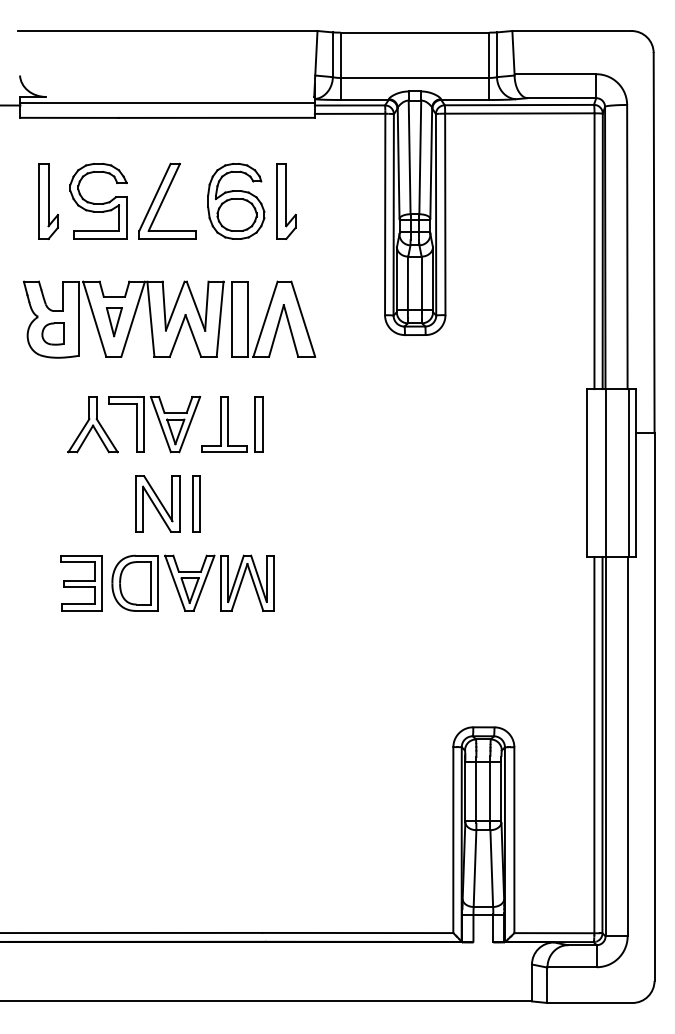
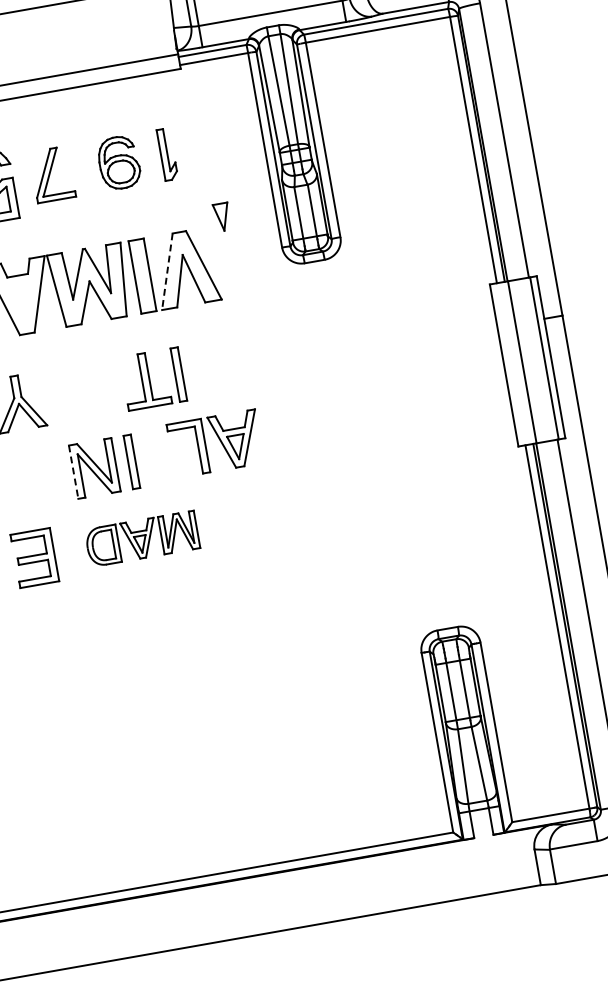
part: (167, 200) -> (52, 173), size x0.7
part: (236, 200) -> (119, 162), size x0.7
part: (286, 201) -> (167, 154), size x0.7
line: (265, 319) -> (167, 272), solid -> dashed
part: (114, 322) -> (222, 217), moved
part: (154, 424) -> (215, 443), moved
line: (135, 503) -> (73, 471), solid -> dashed
part: (192, 582) -> (141, 538), size x0.7

